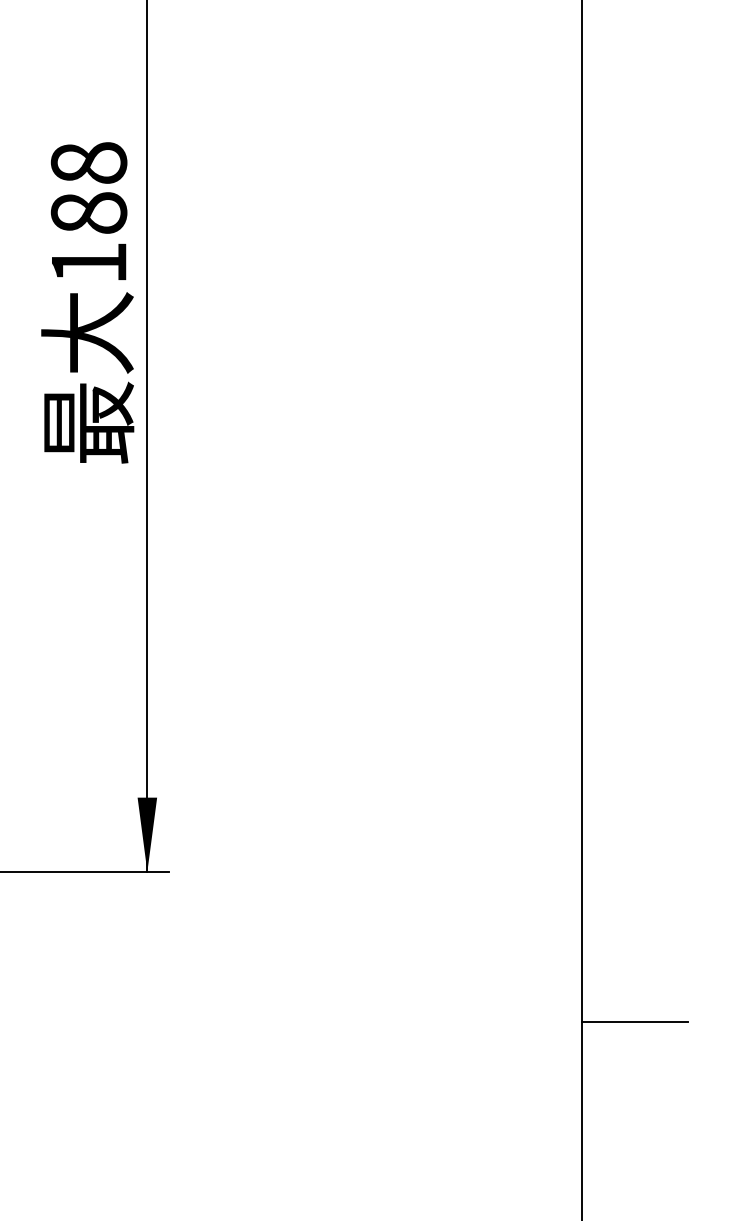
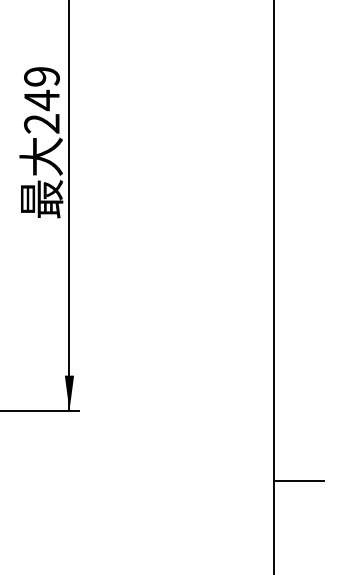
text: (87, 211) -> (41, 99), 188 -> 249

